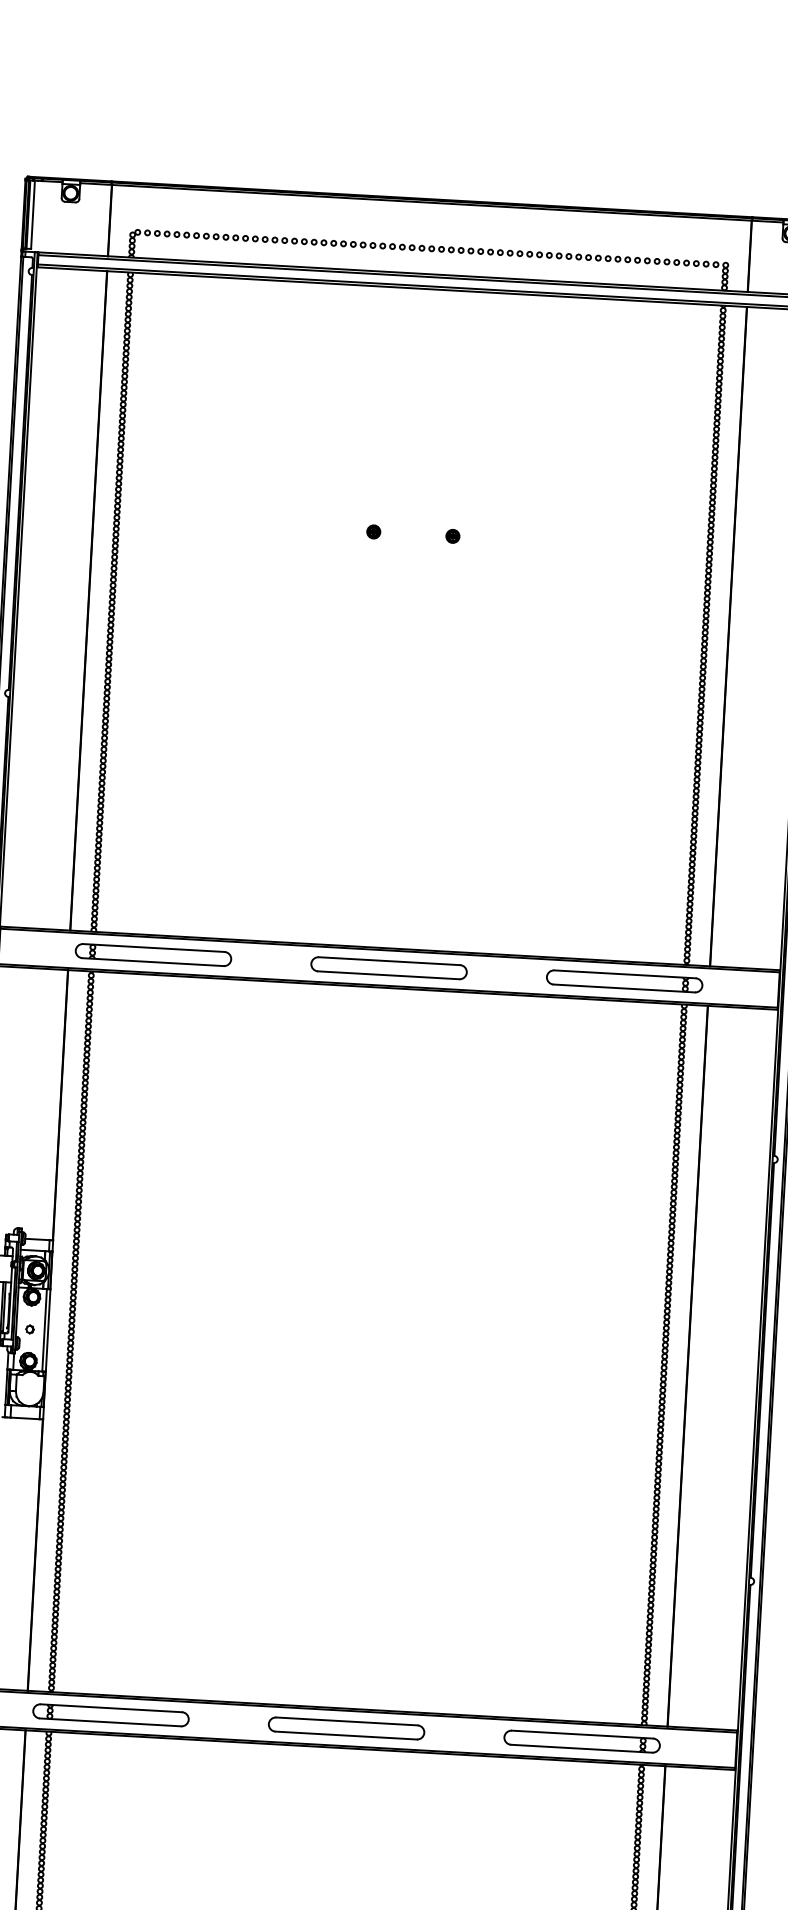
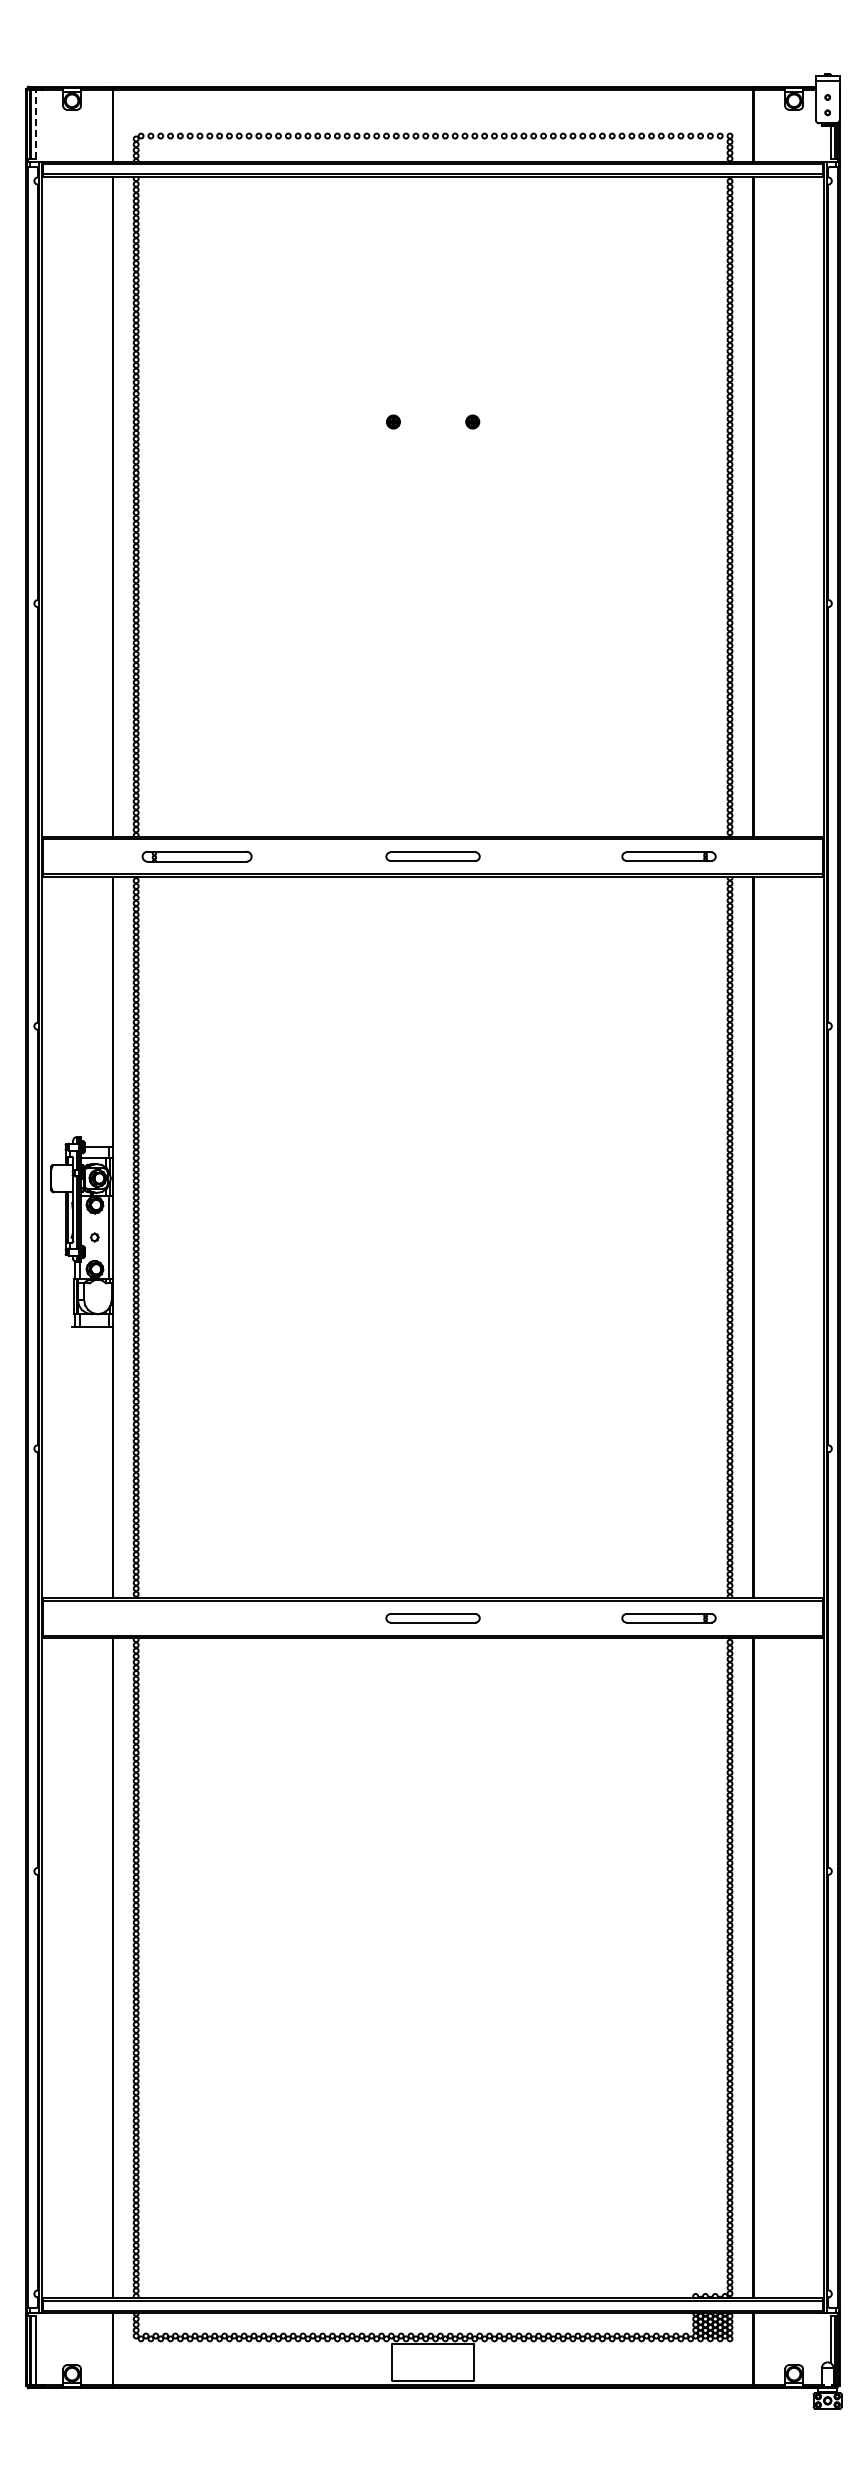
line: (33, 213) -> (35, 123), solid -> dashed
part: (152, 954) -> (196, 856), size x0.7
part: (388, 967) -> (432, 856), size x0.6
part: (624, 981) -> (668, 856), size x0.6
part: (110, 1715) -> (196, 1618), removed
part: (345, 1728) -> (432, 1618), size x0.6
part: (581, 1741) -> (668, 1618), size x0.6

